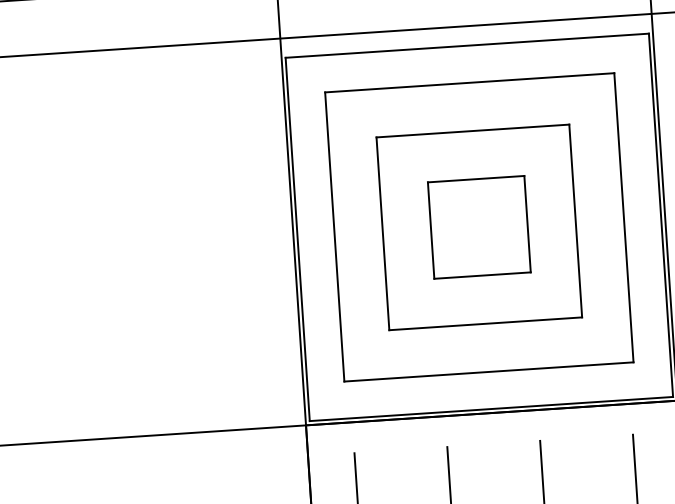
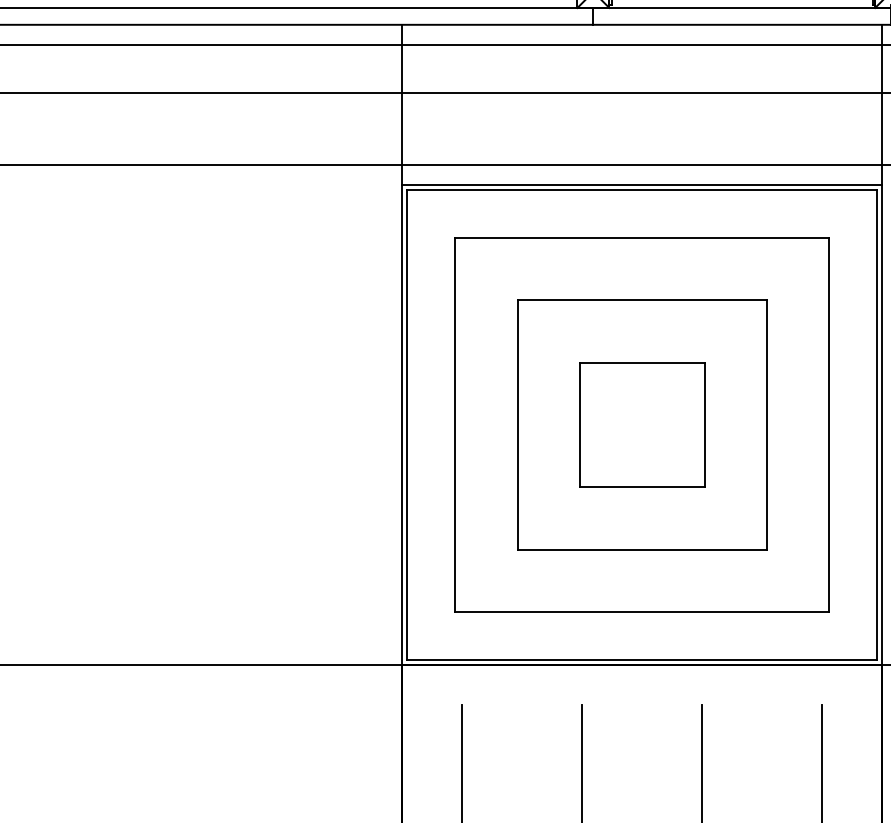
line: (467, 41) -> (642, 184), added

